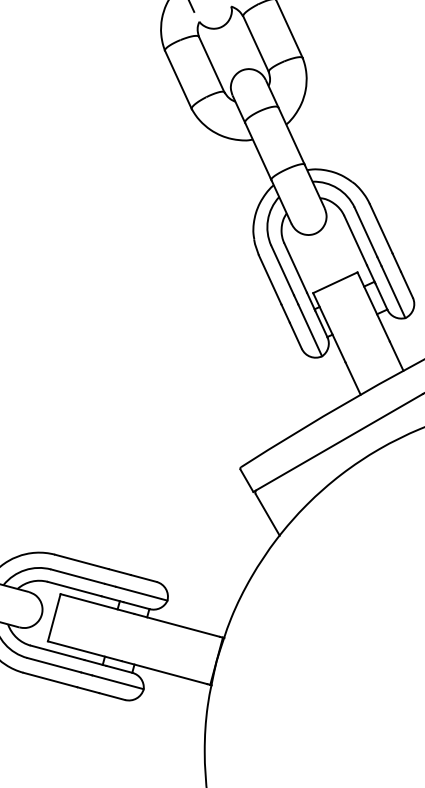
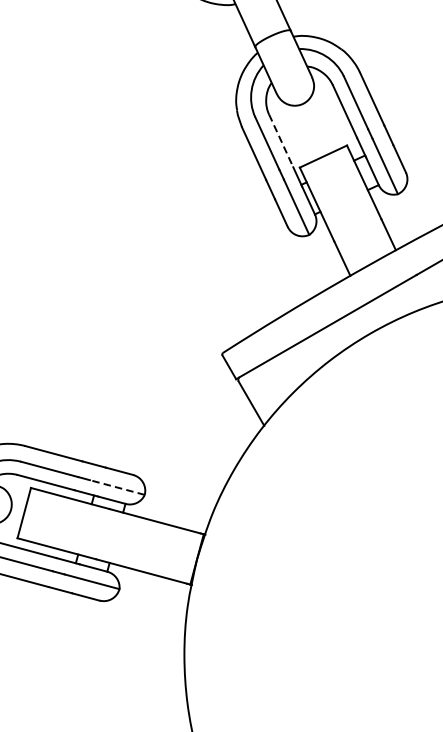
line: (295, 268) -> (281, 141), solid -> dashed
line: (141, 593) -> (117, 487), solid -> dashed

